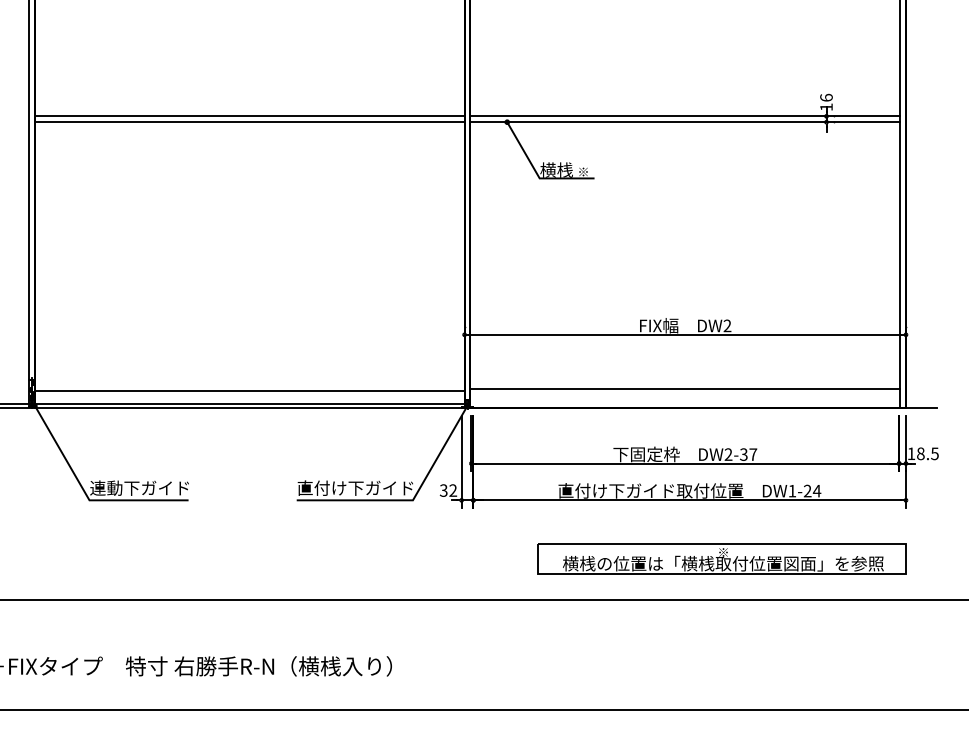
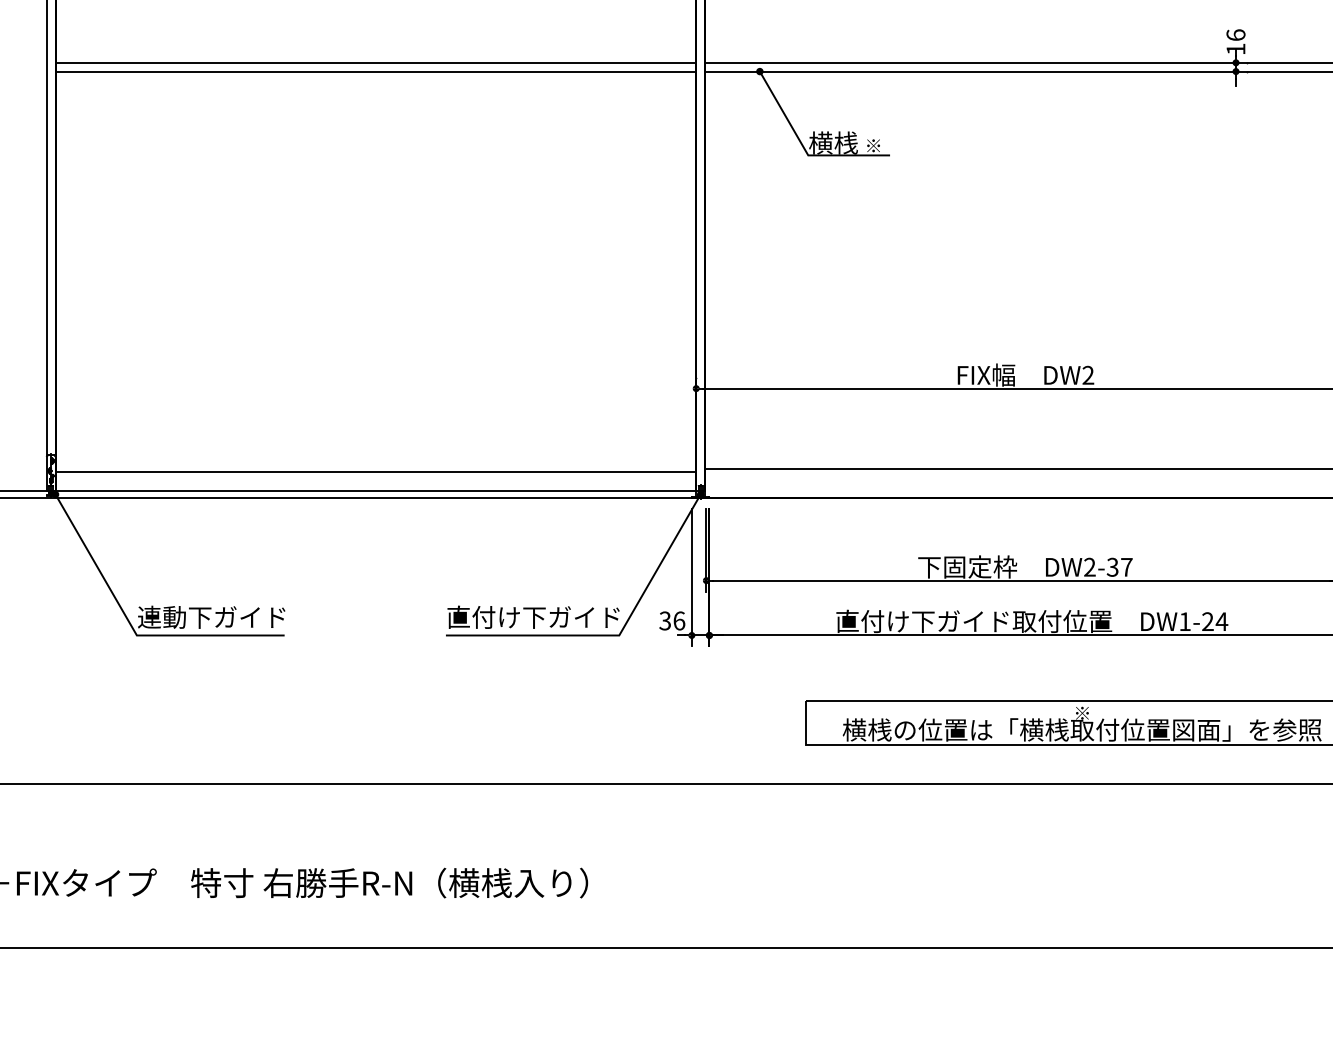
text: (453, 490) -> (679, 620), 32 -> 36

